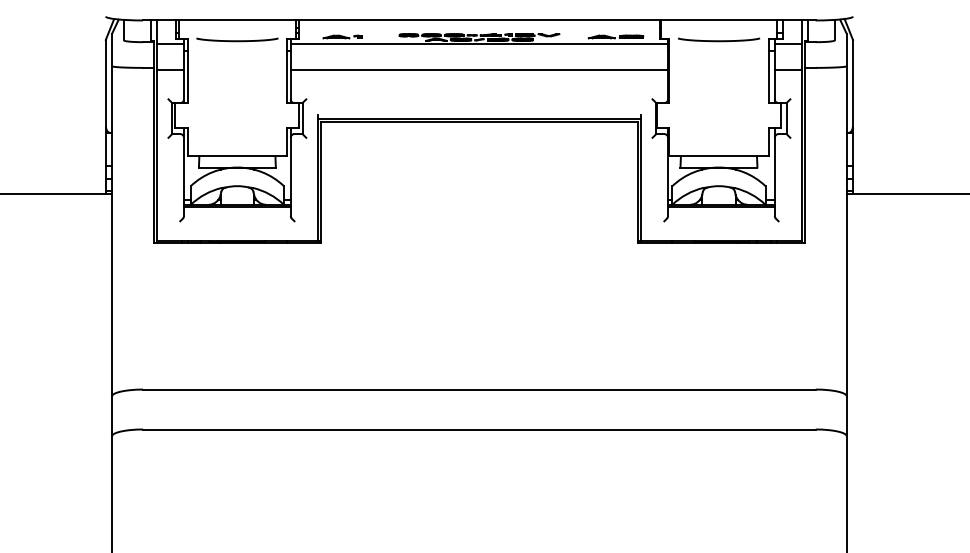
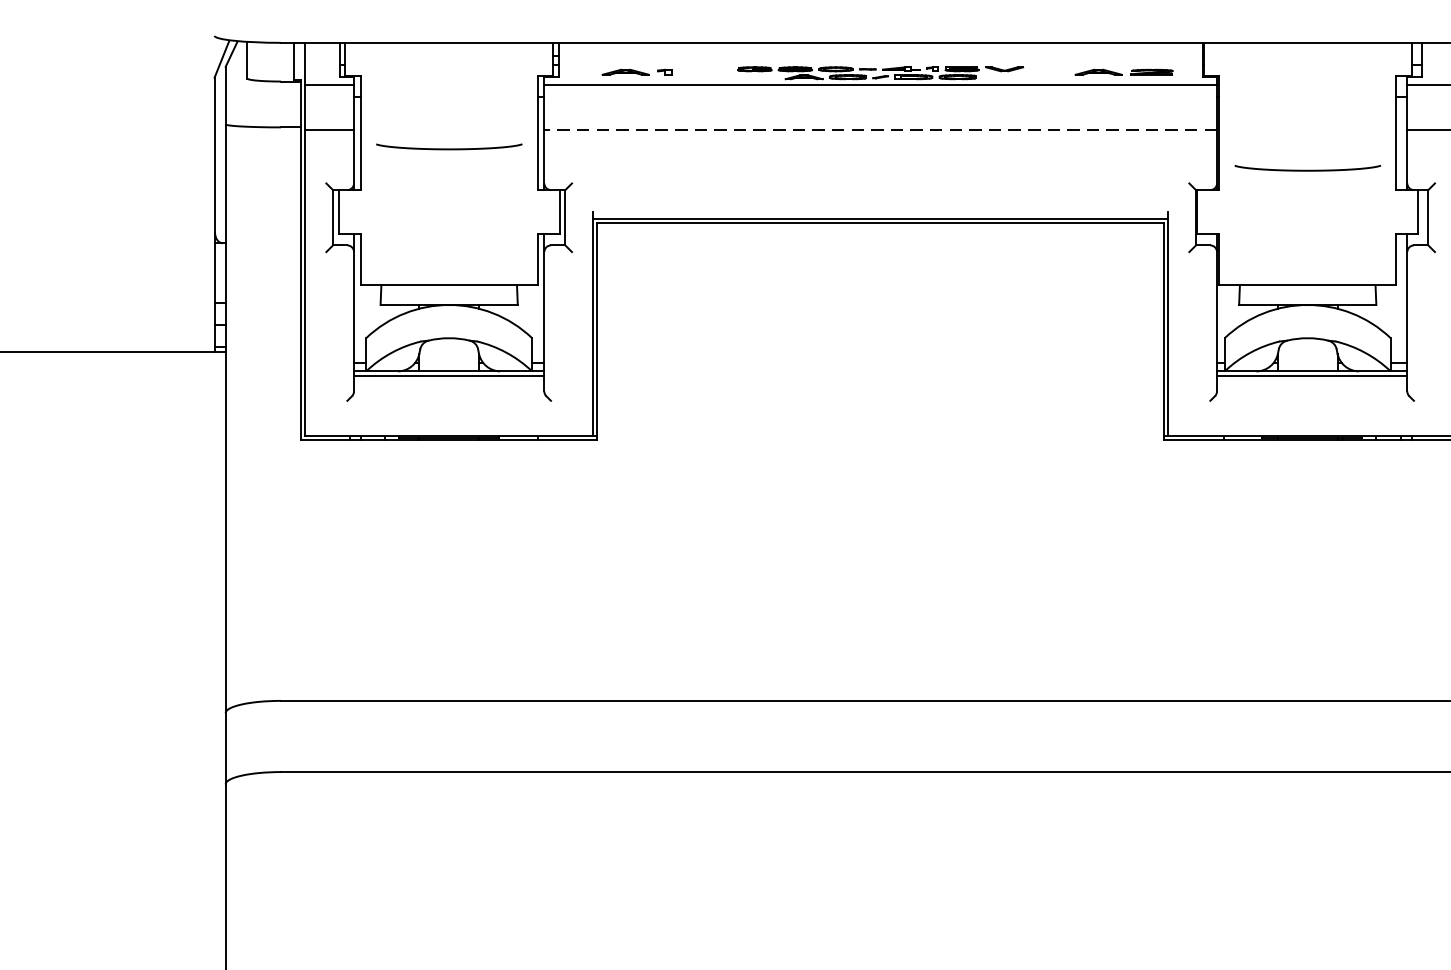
curve: (237, 40) -> (449, 148), moved
curve: (719, 40) -> (1308, 169), moved
line: (479, 69) -> (880, 130), solid -> dashed

